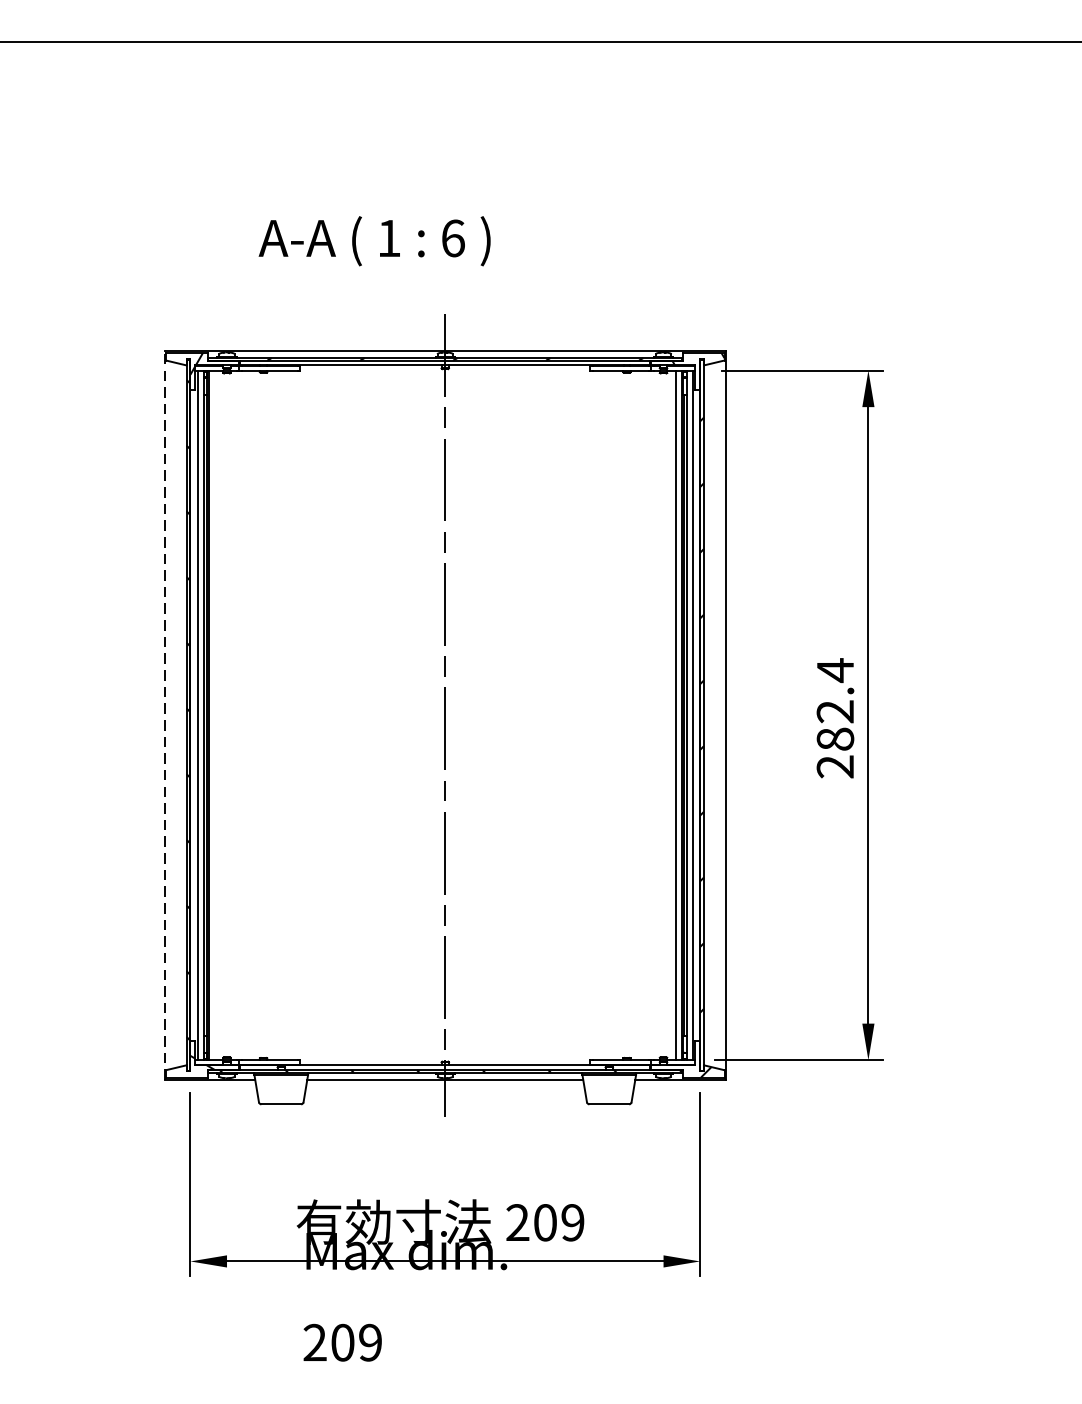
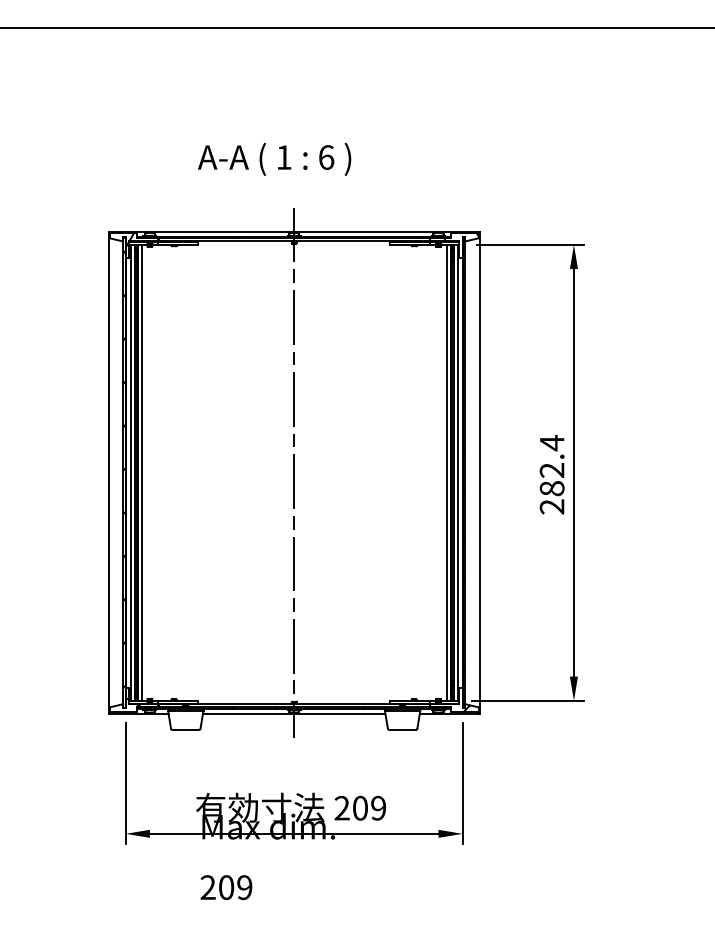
text: (374, 239) -> (274, 158), moved
line: (164, 714) -> (108, 472), dashed -> solid
line: (214, 714) -> (141, 472), added

